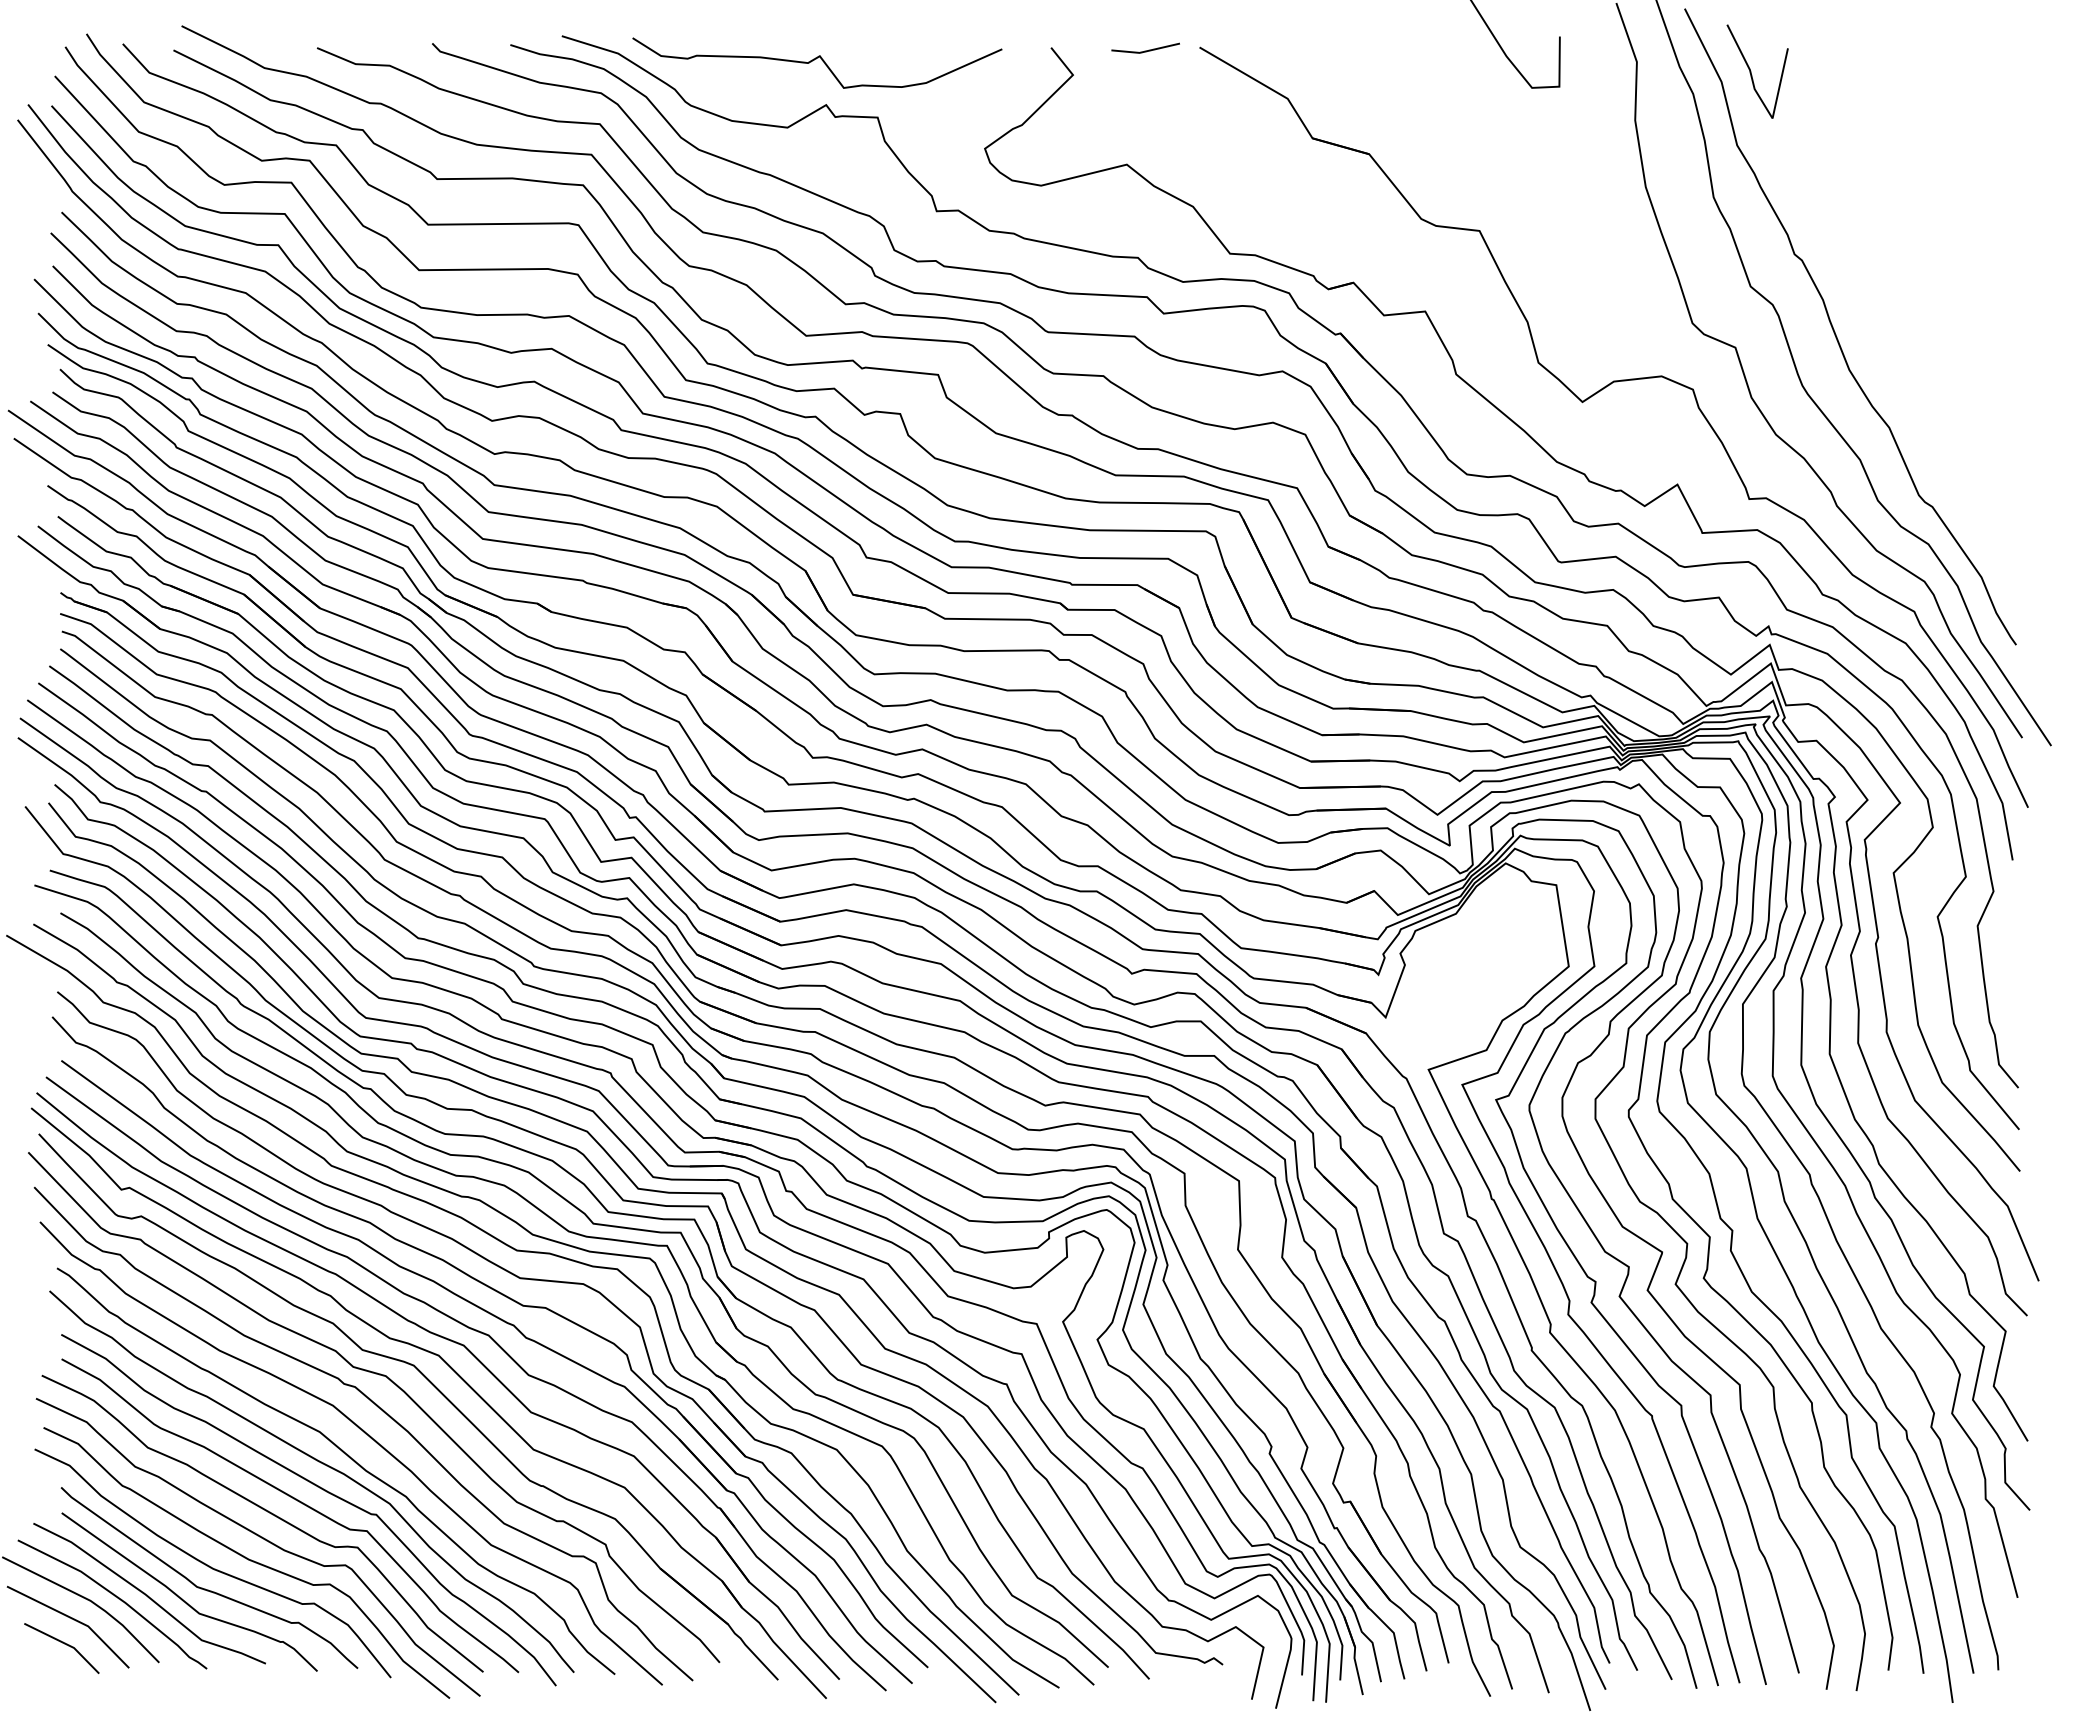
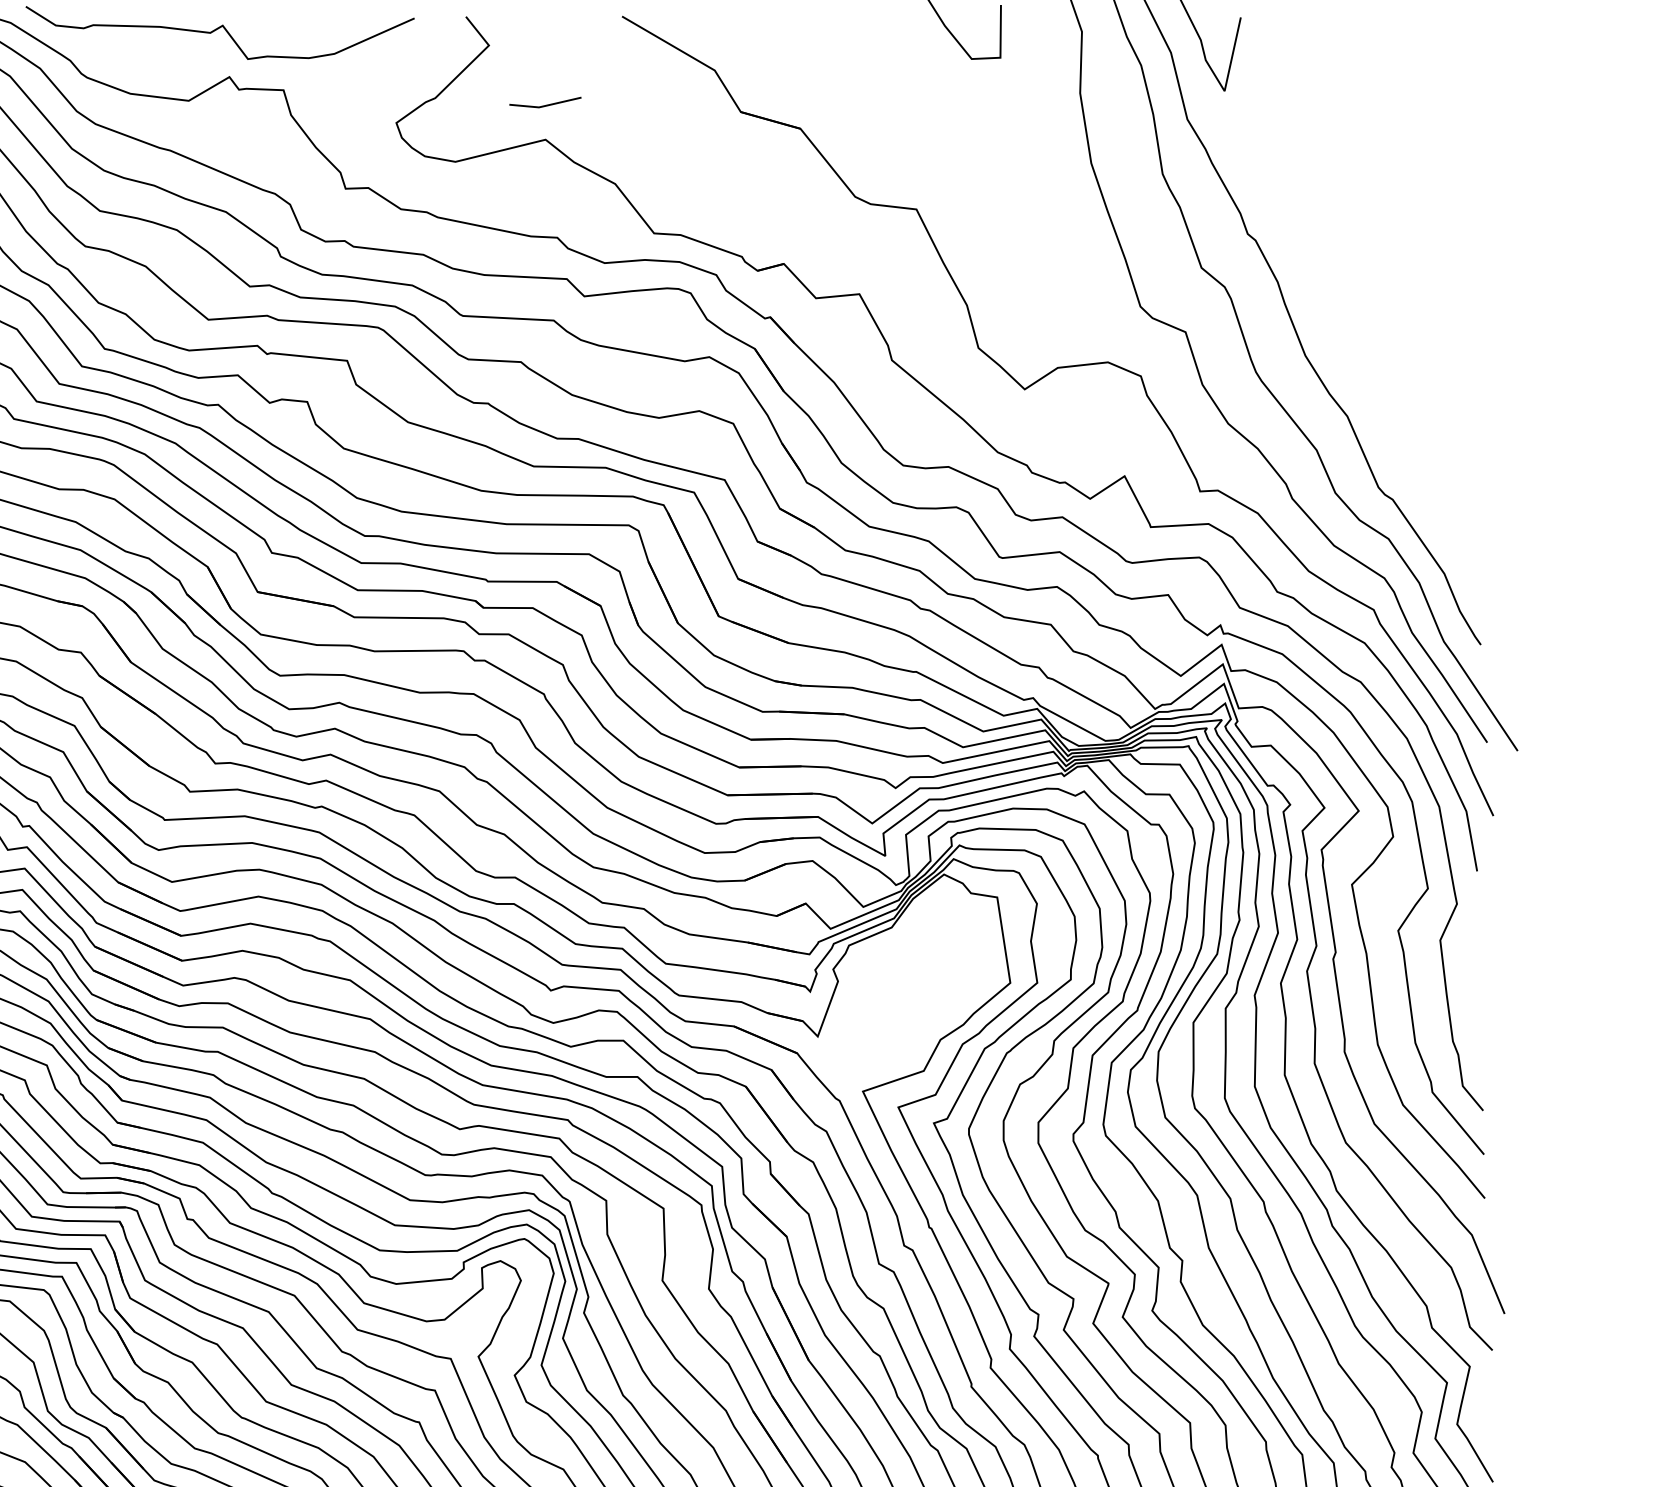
line: (1145, 50) -> (545, 104), moved

